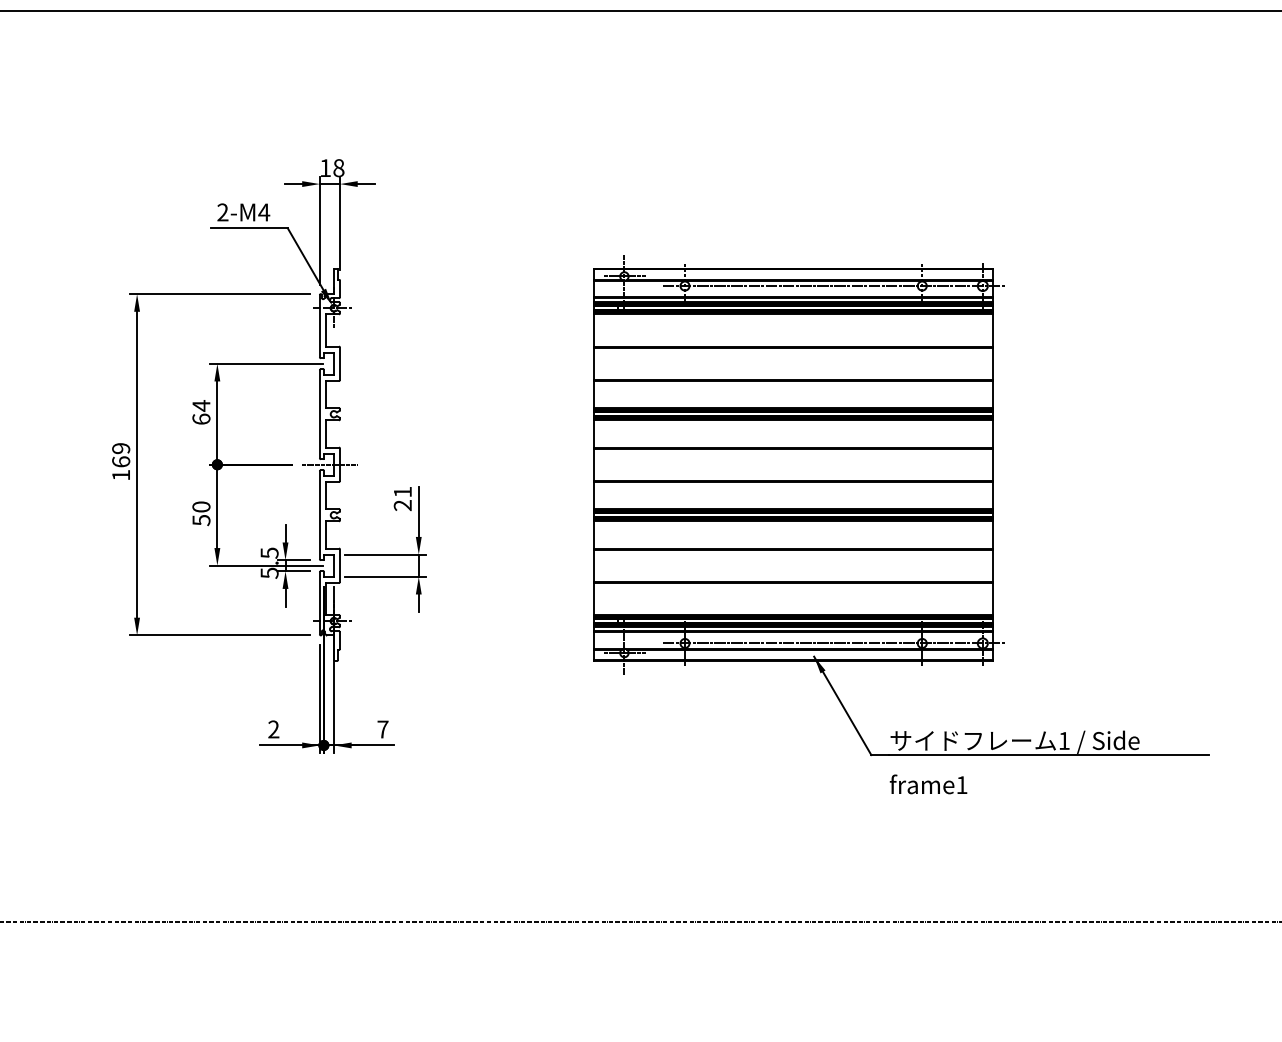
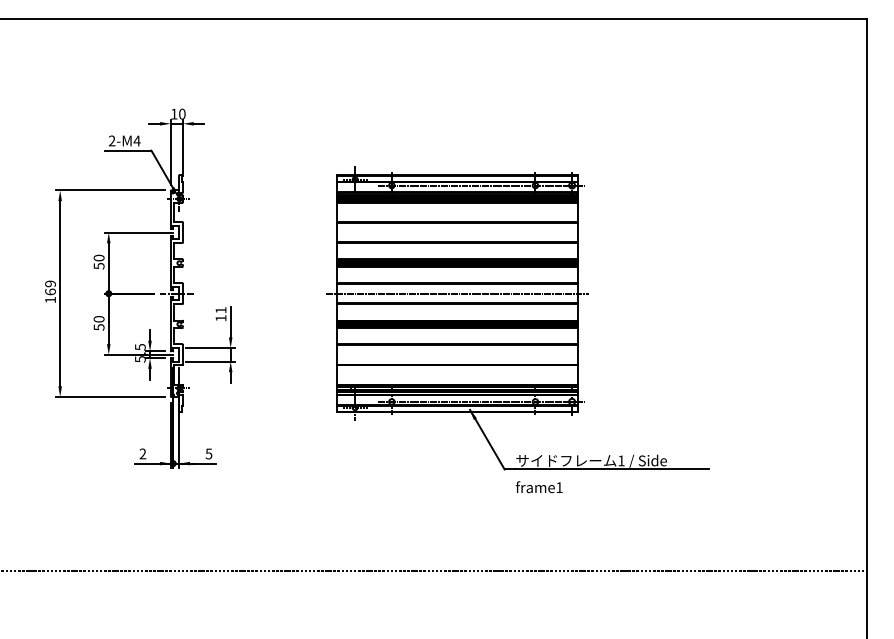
text: (339, 168) -> (182, 114), 18 -> 10
text: (200, 411) -> (98, 261), 64 -> 50
line: (793, 464) -> (457, 293), added
text: (401, 505) -> (220, 318), 21 -> 11
text: (382, 728) -> (208, 453), 7 -> 5

